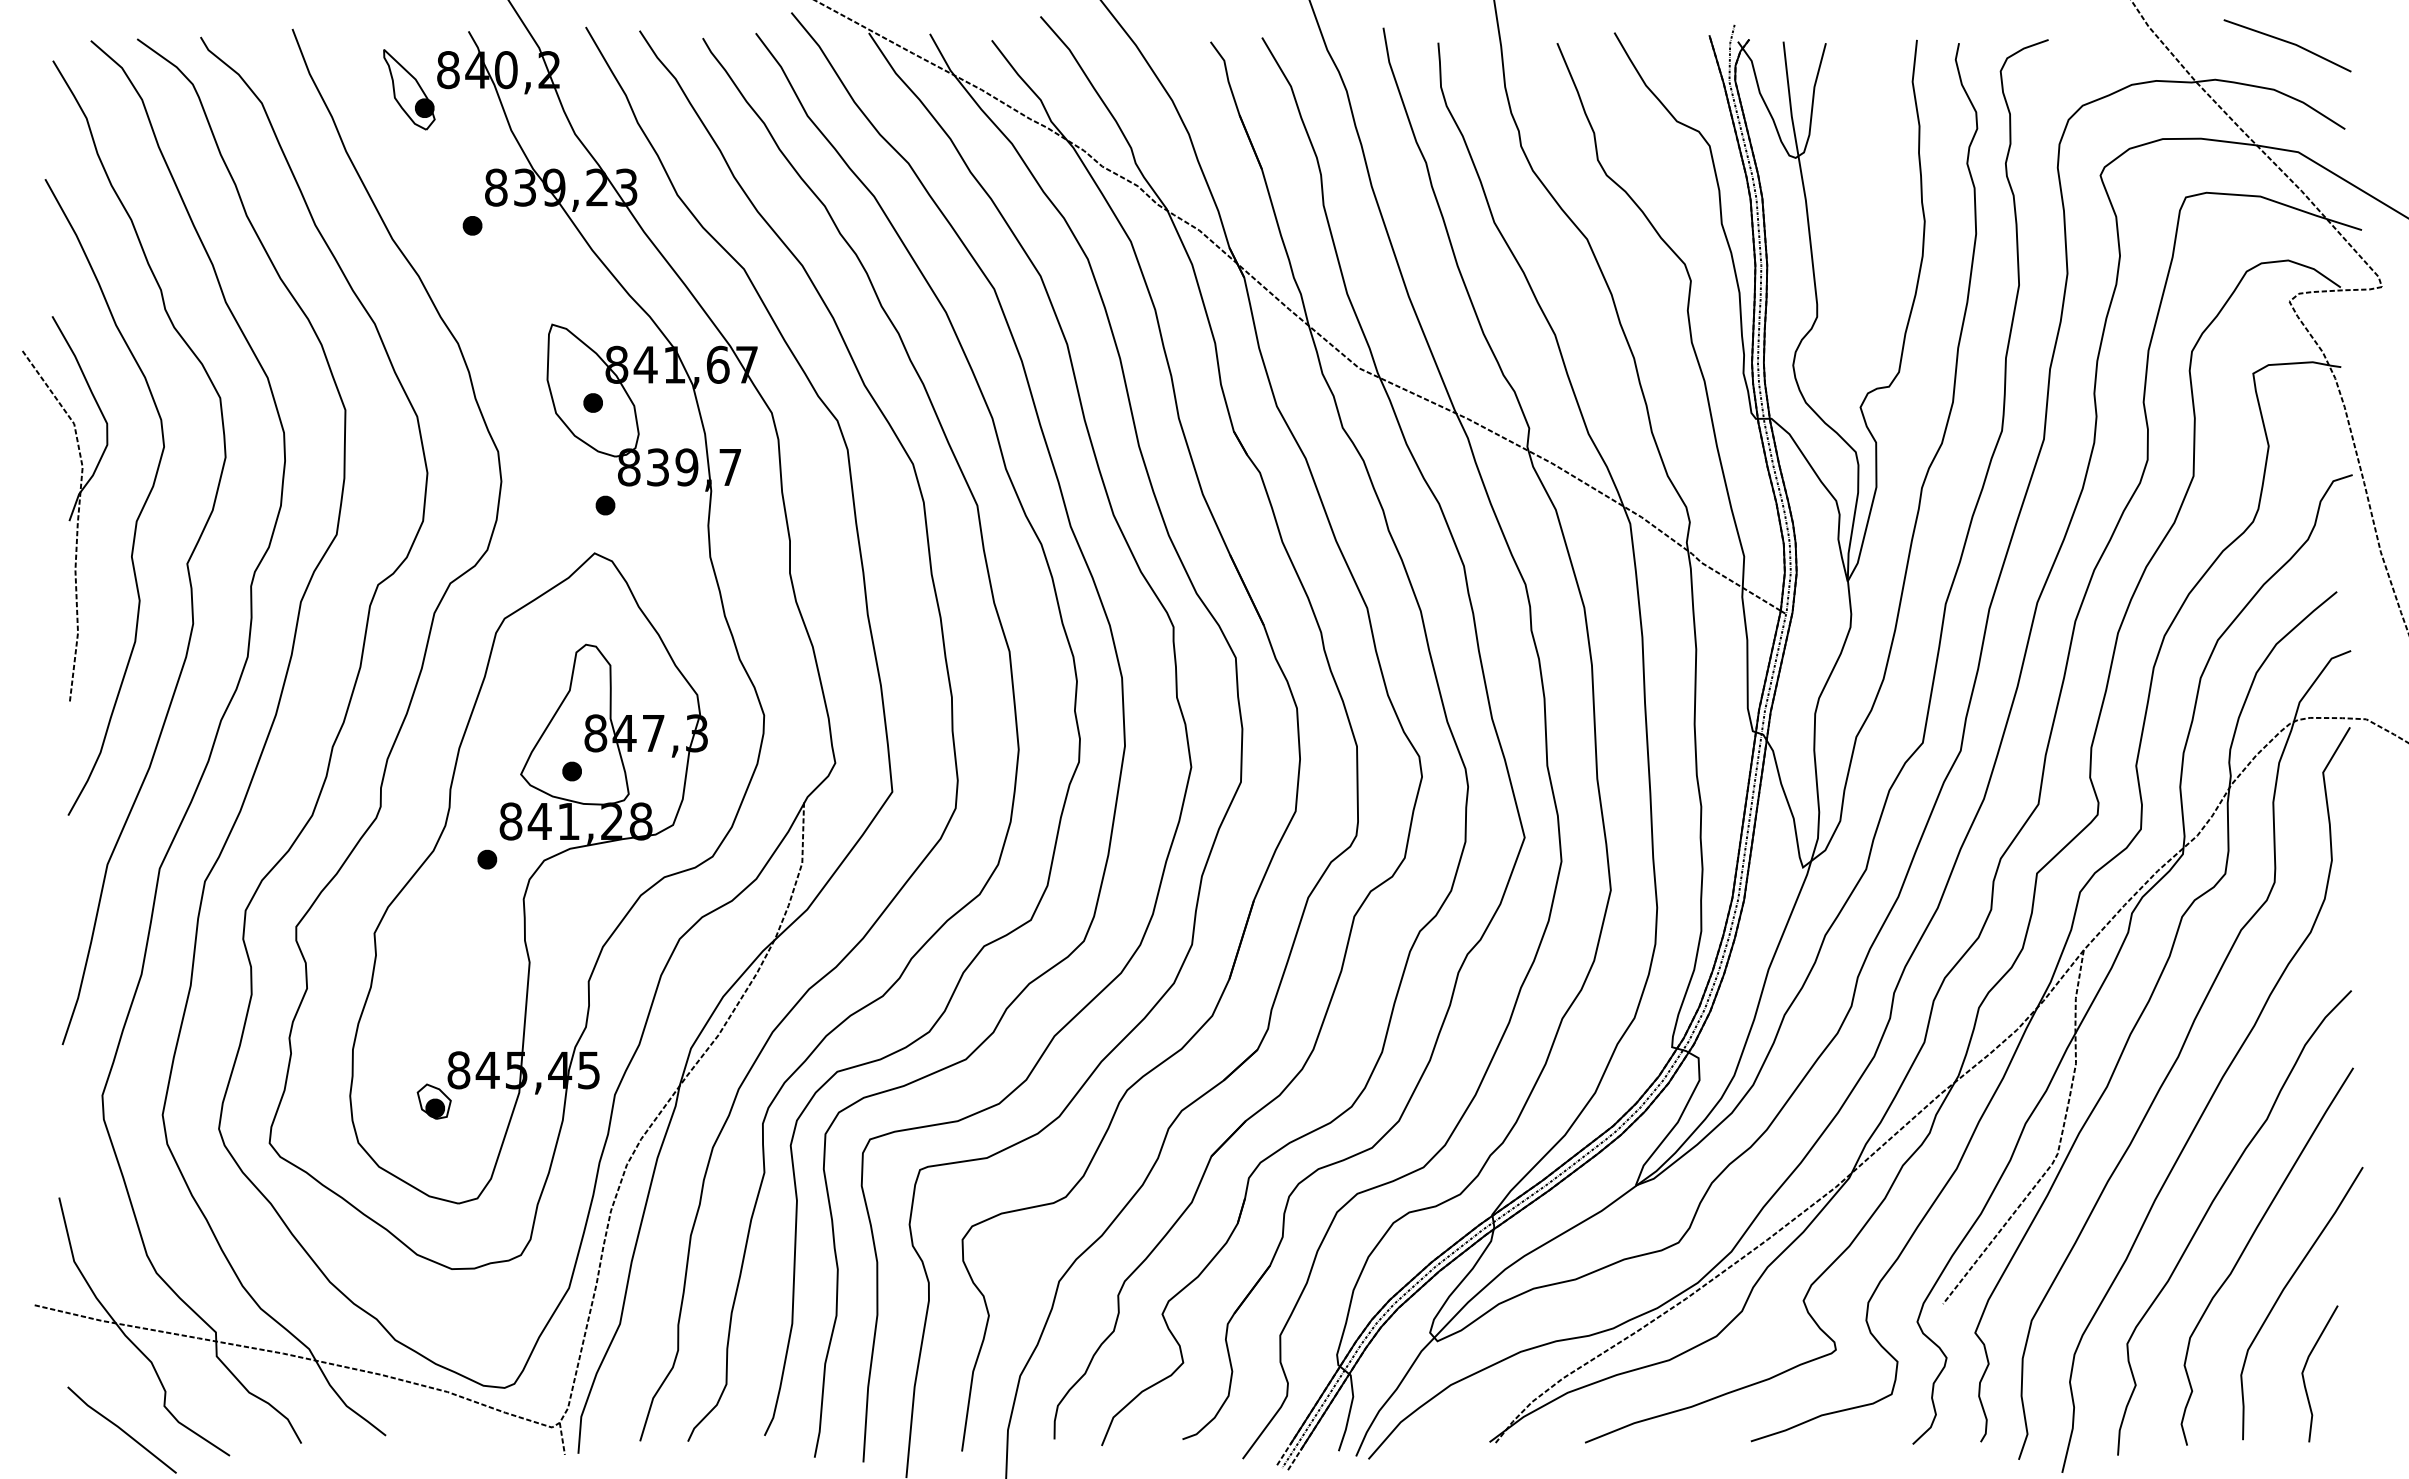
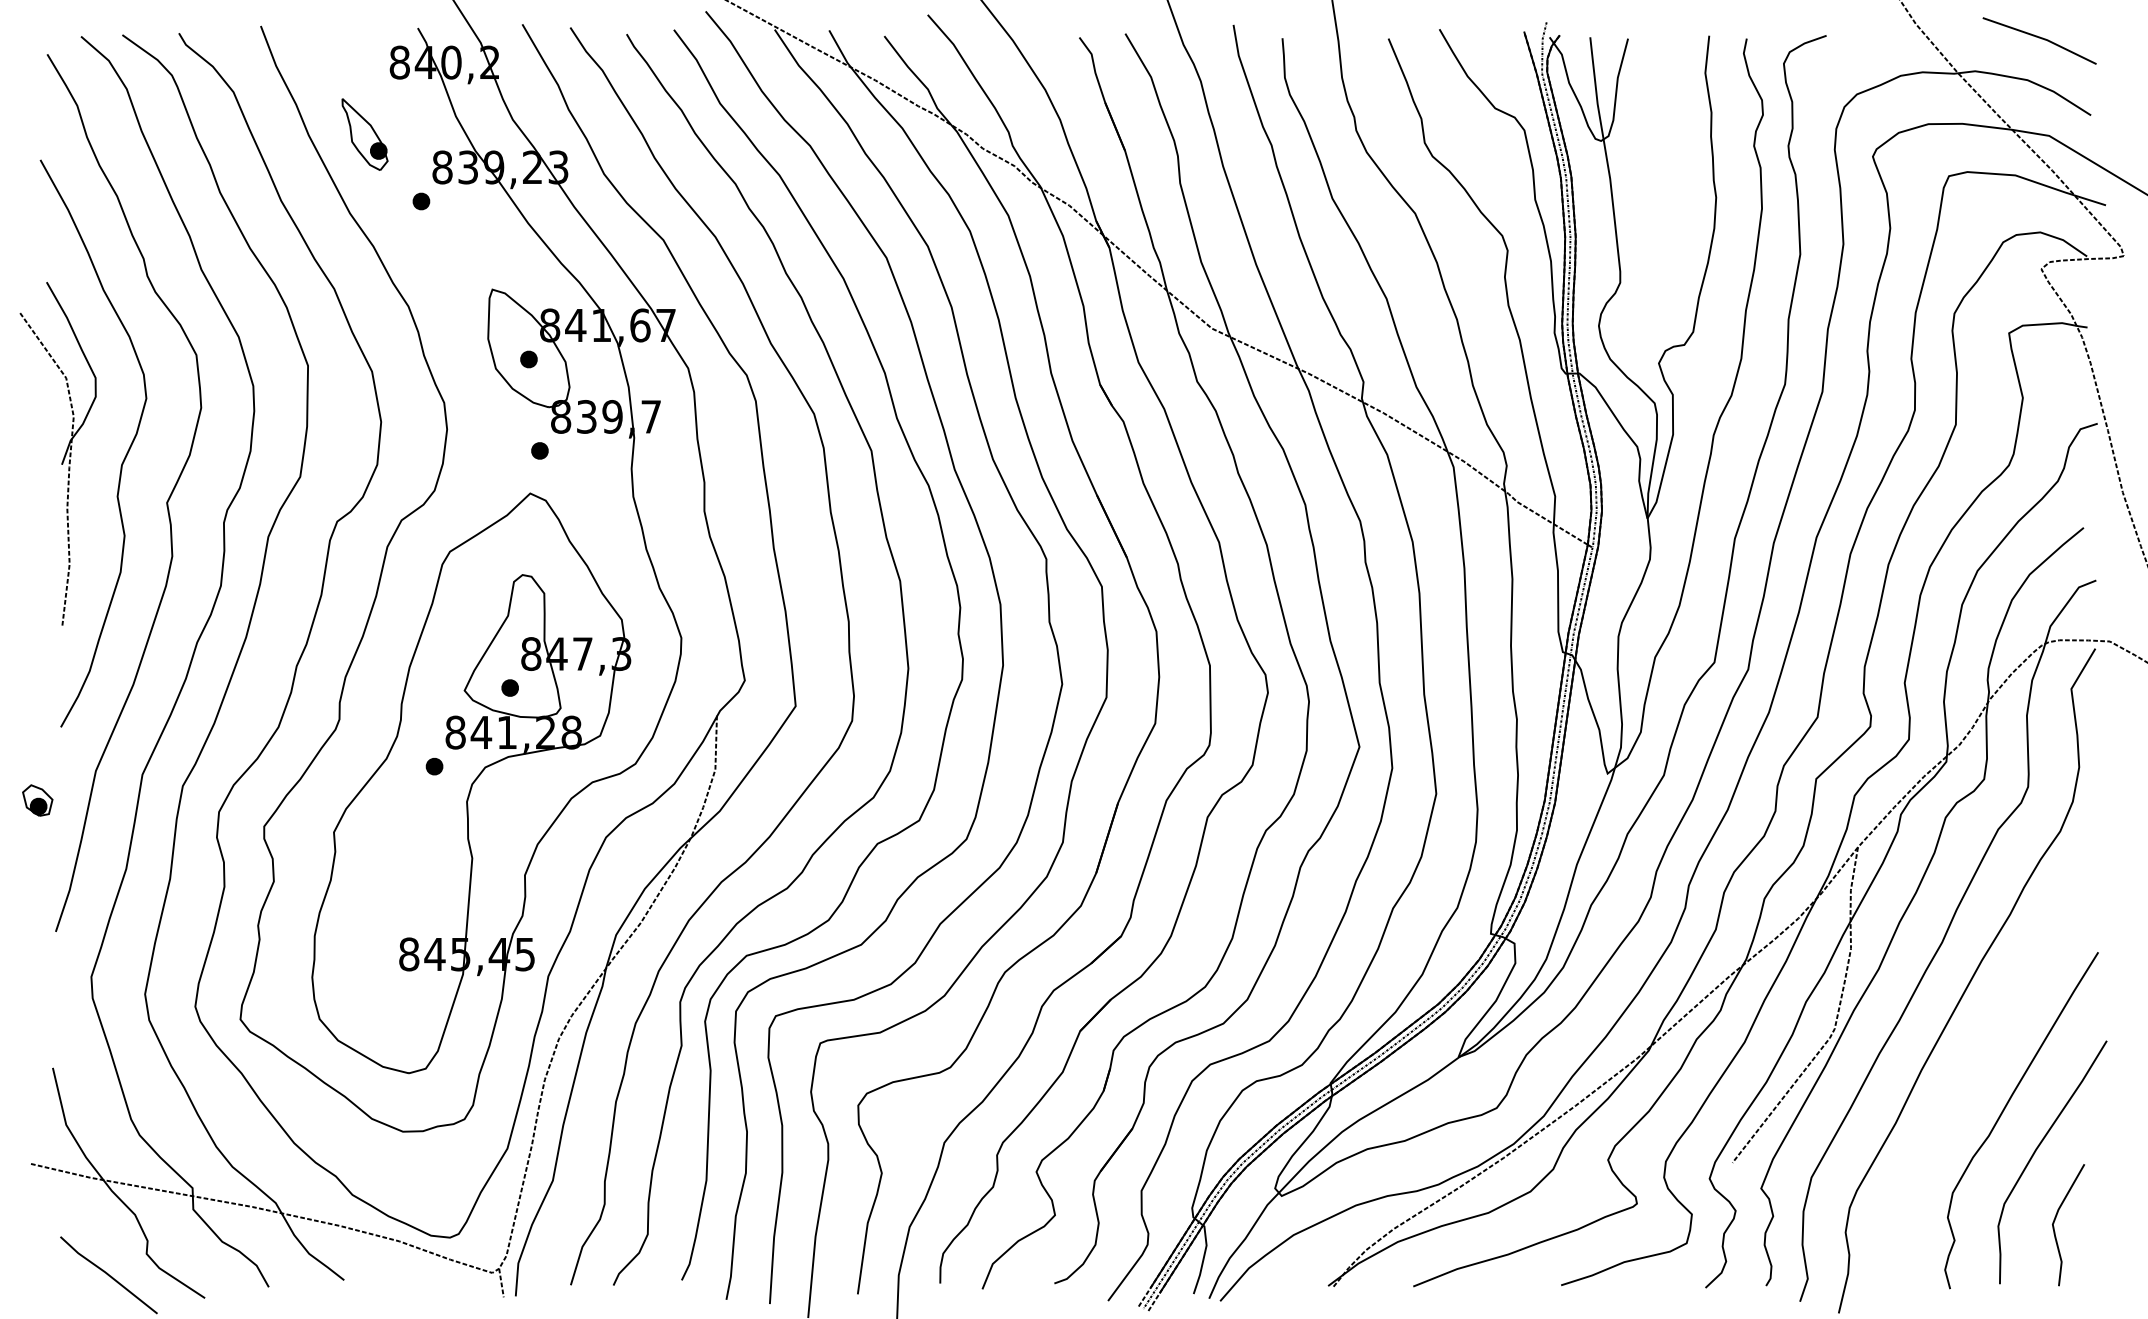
part: (409, 89) -> (365, 134), moved
part: (433, 1101) -> (37, 800), moved
part: (2211, 1206) -> (1971, 1075), removed

